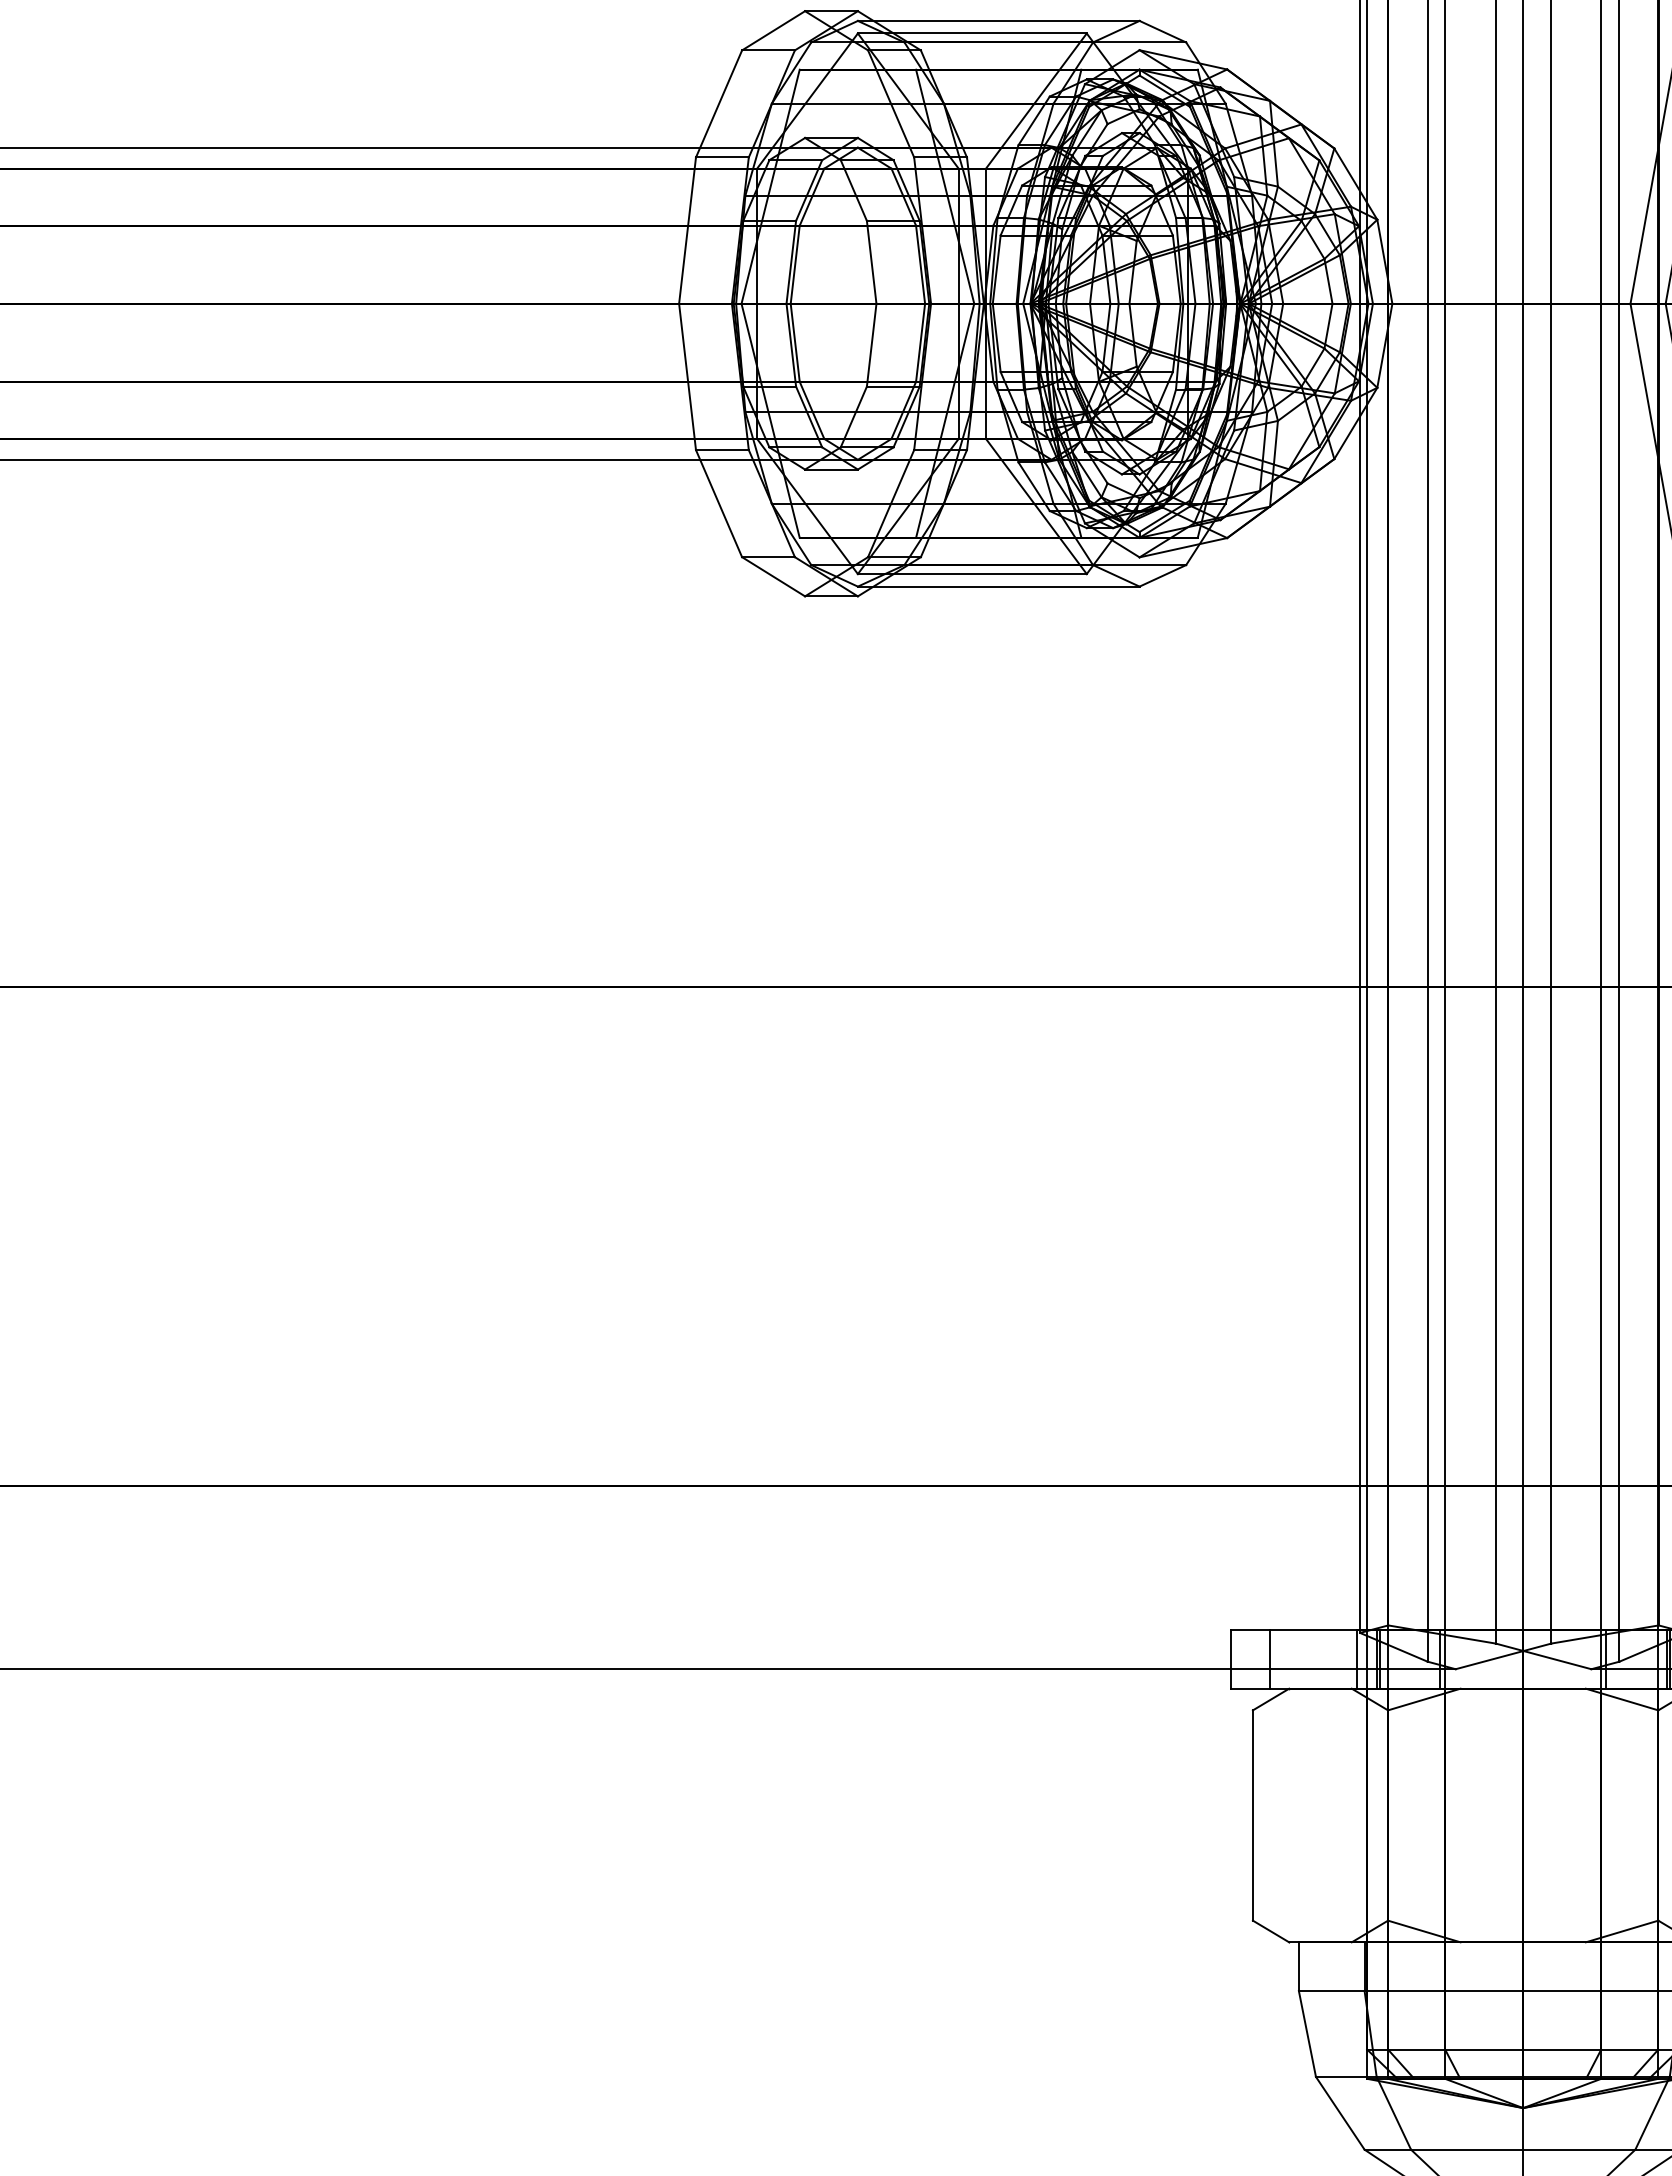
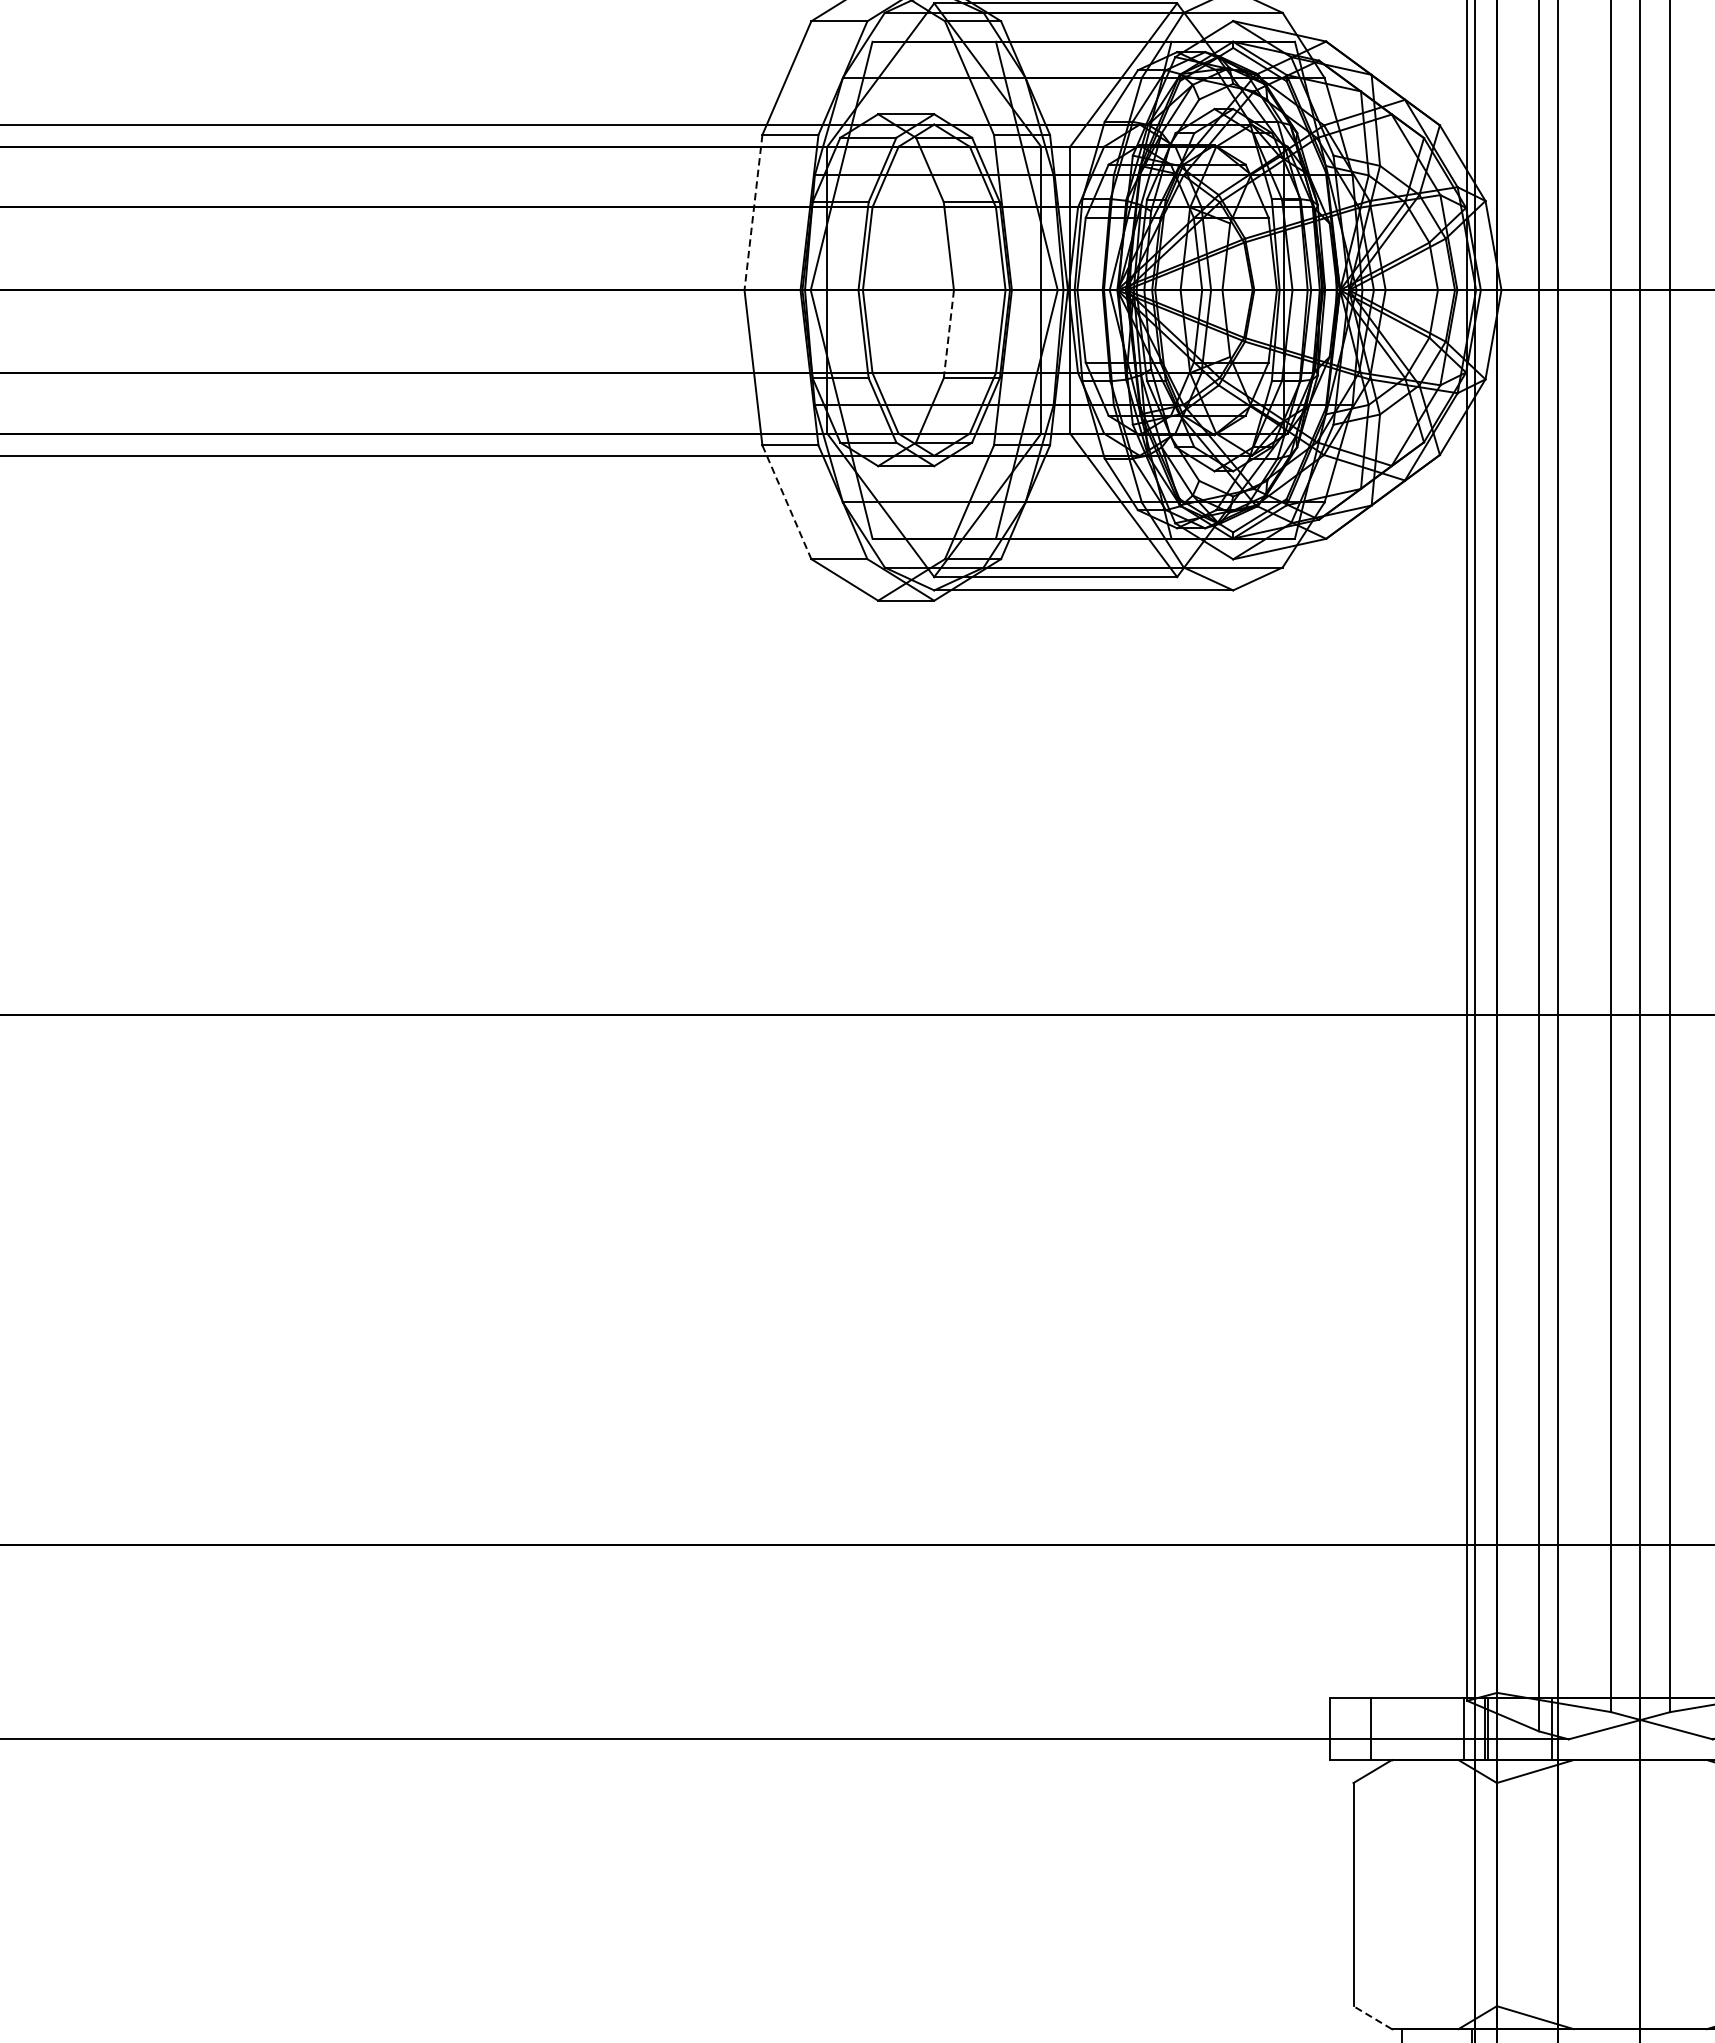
line: (687, 230) -> (753, 212), solid -> dashed
line: (871, 345) -> (948, 334), solid -> dashed
line: (719, 504) -> (787, 503), solid -> dashed
line: (1270, 1931) -> (1372, 2017), solid -> dashed

